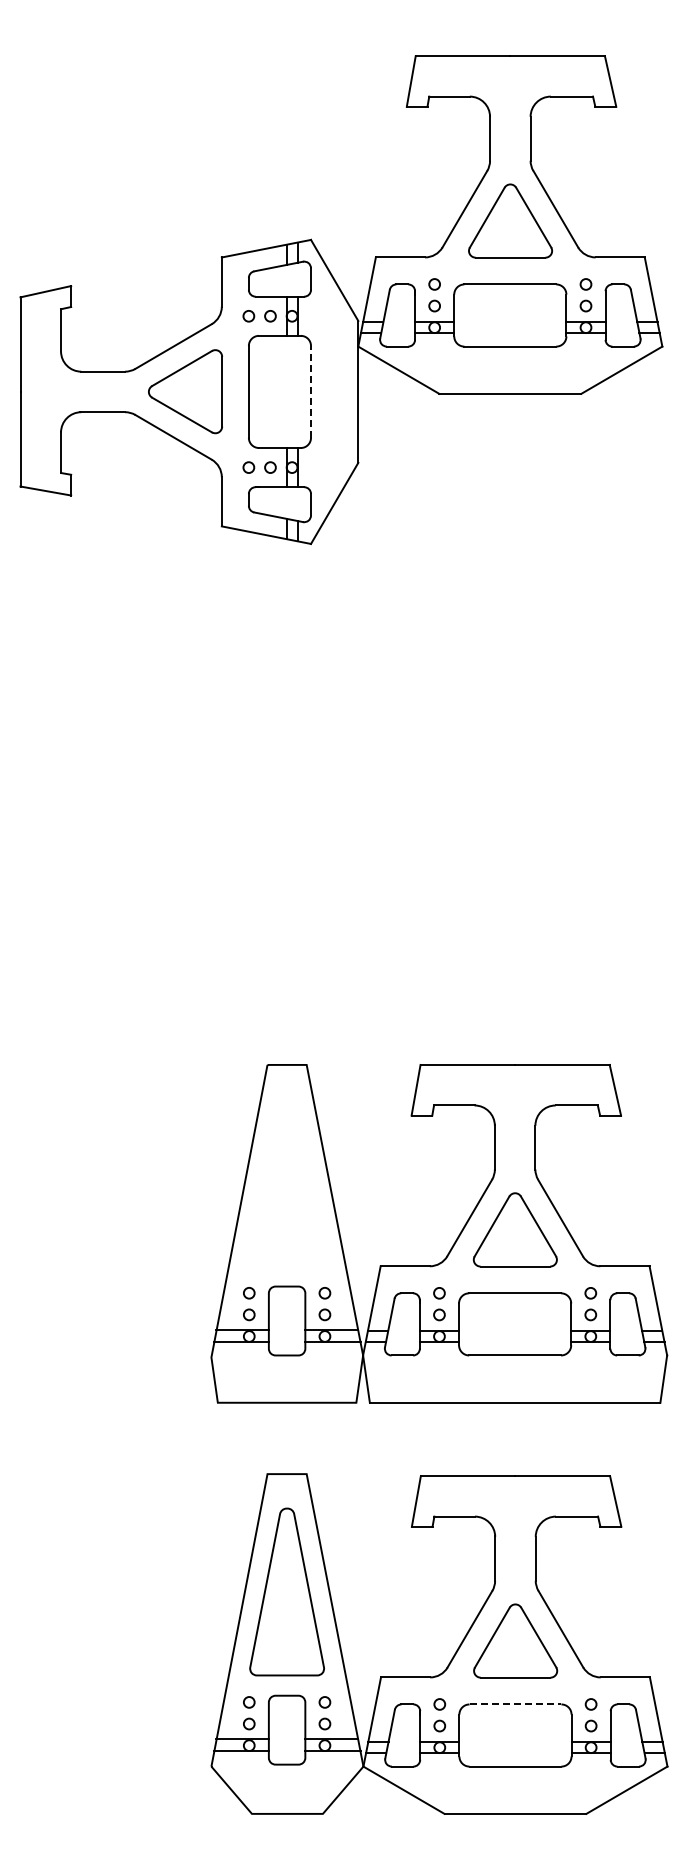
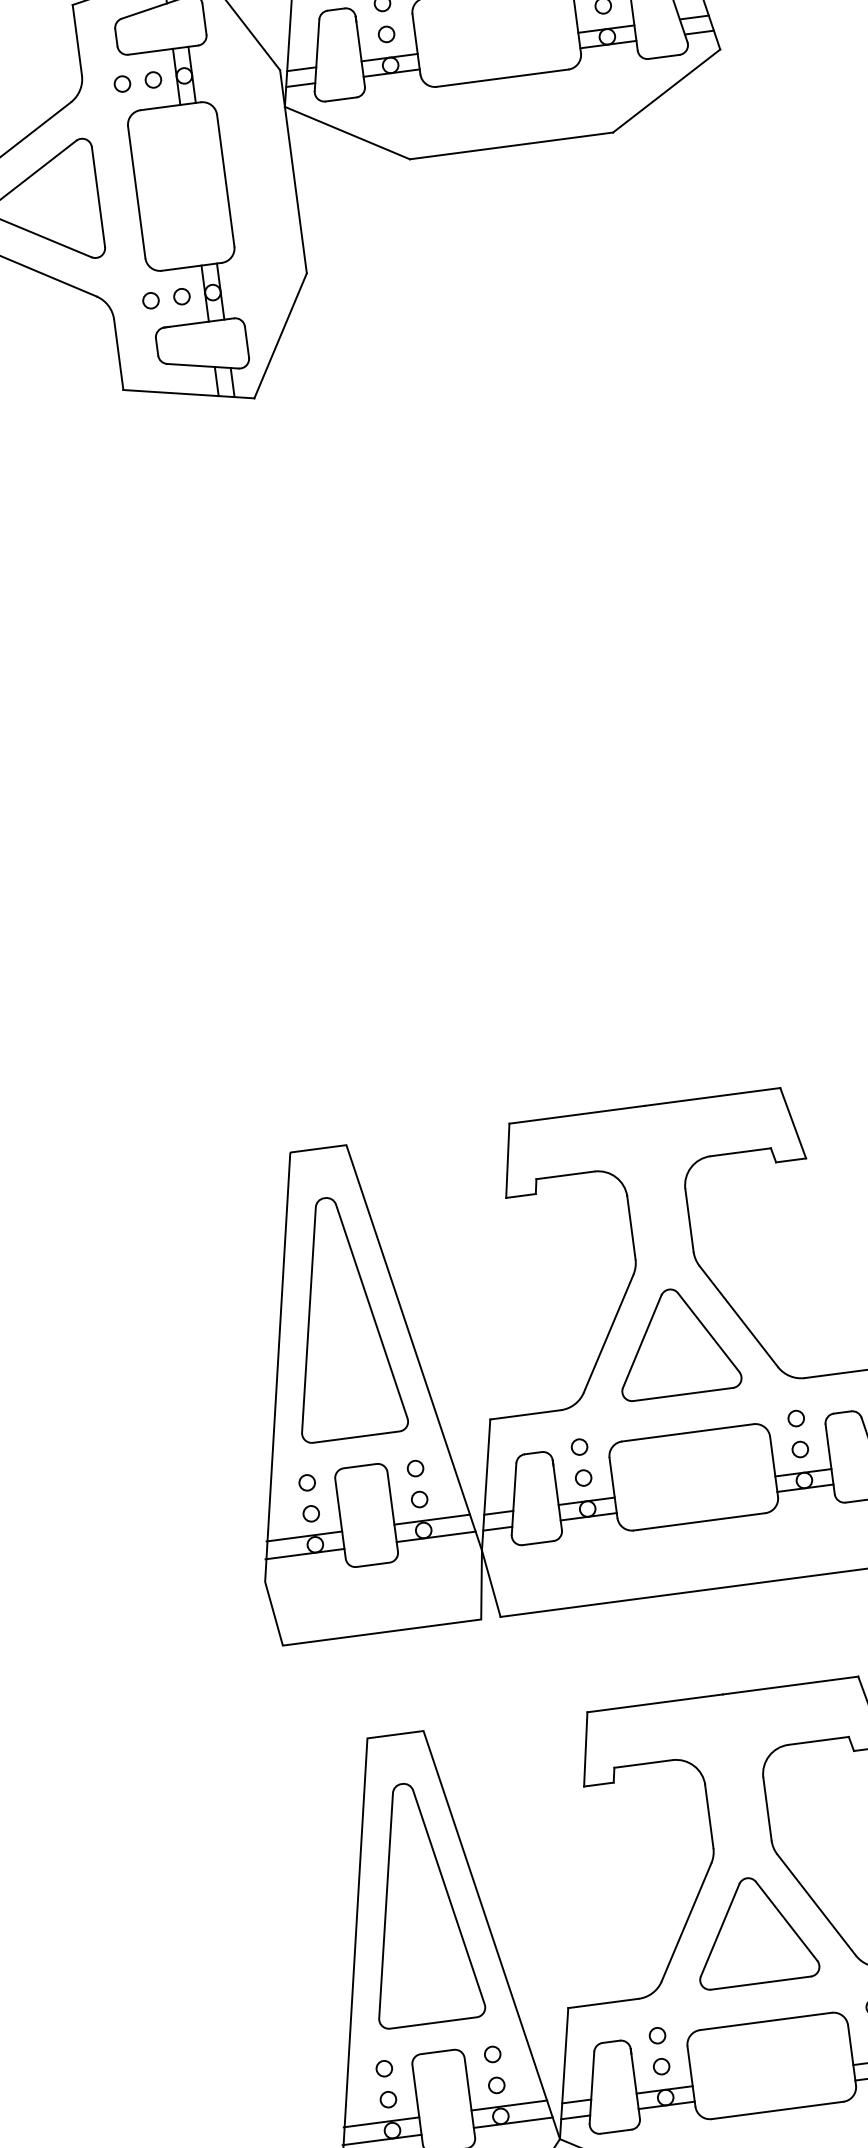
line: (311, 391) -> (226, 179), dashed -> solid
part: (286, 1182) -> (339, 1317), added
line: (515, 1704) -> (765, 2021), dashed -> solid

